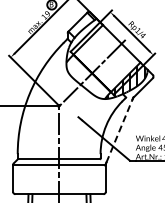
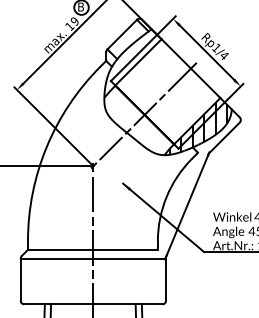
line: (119, 130) -> (187, 204), dashed -> solid

